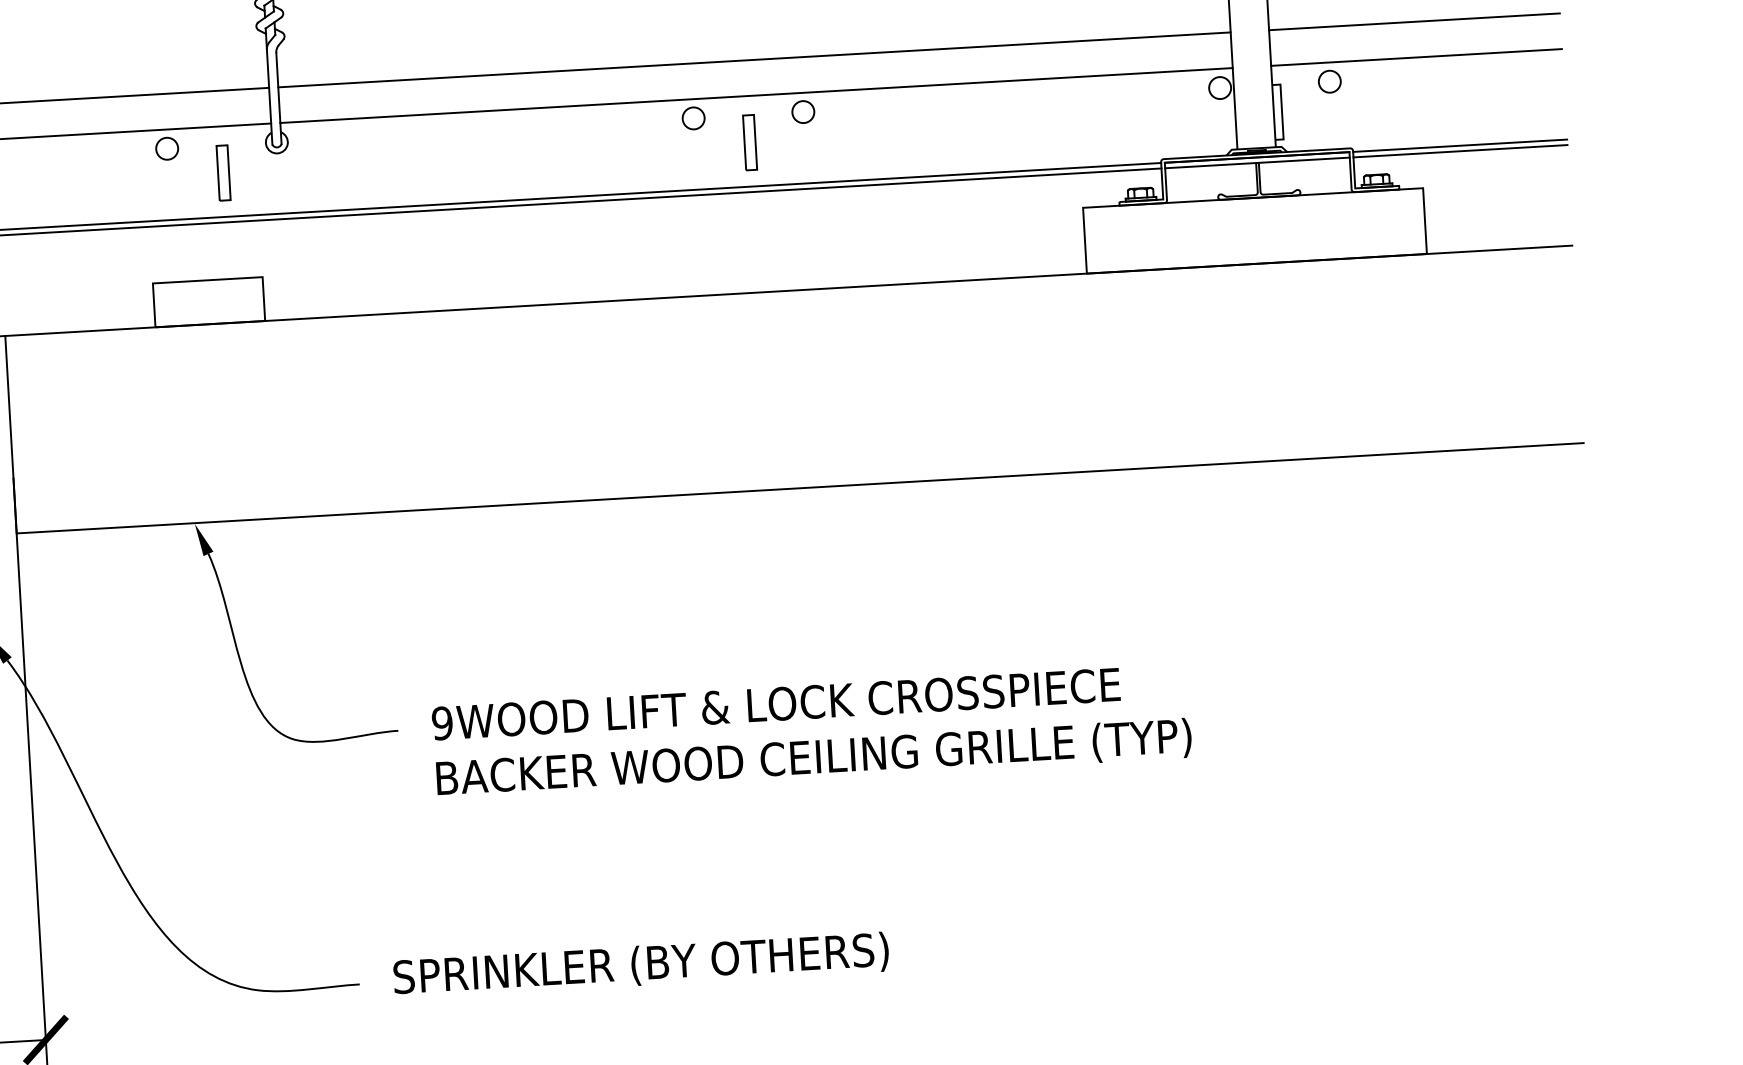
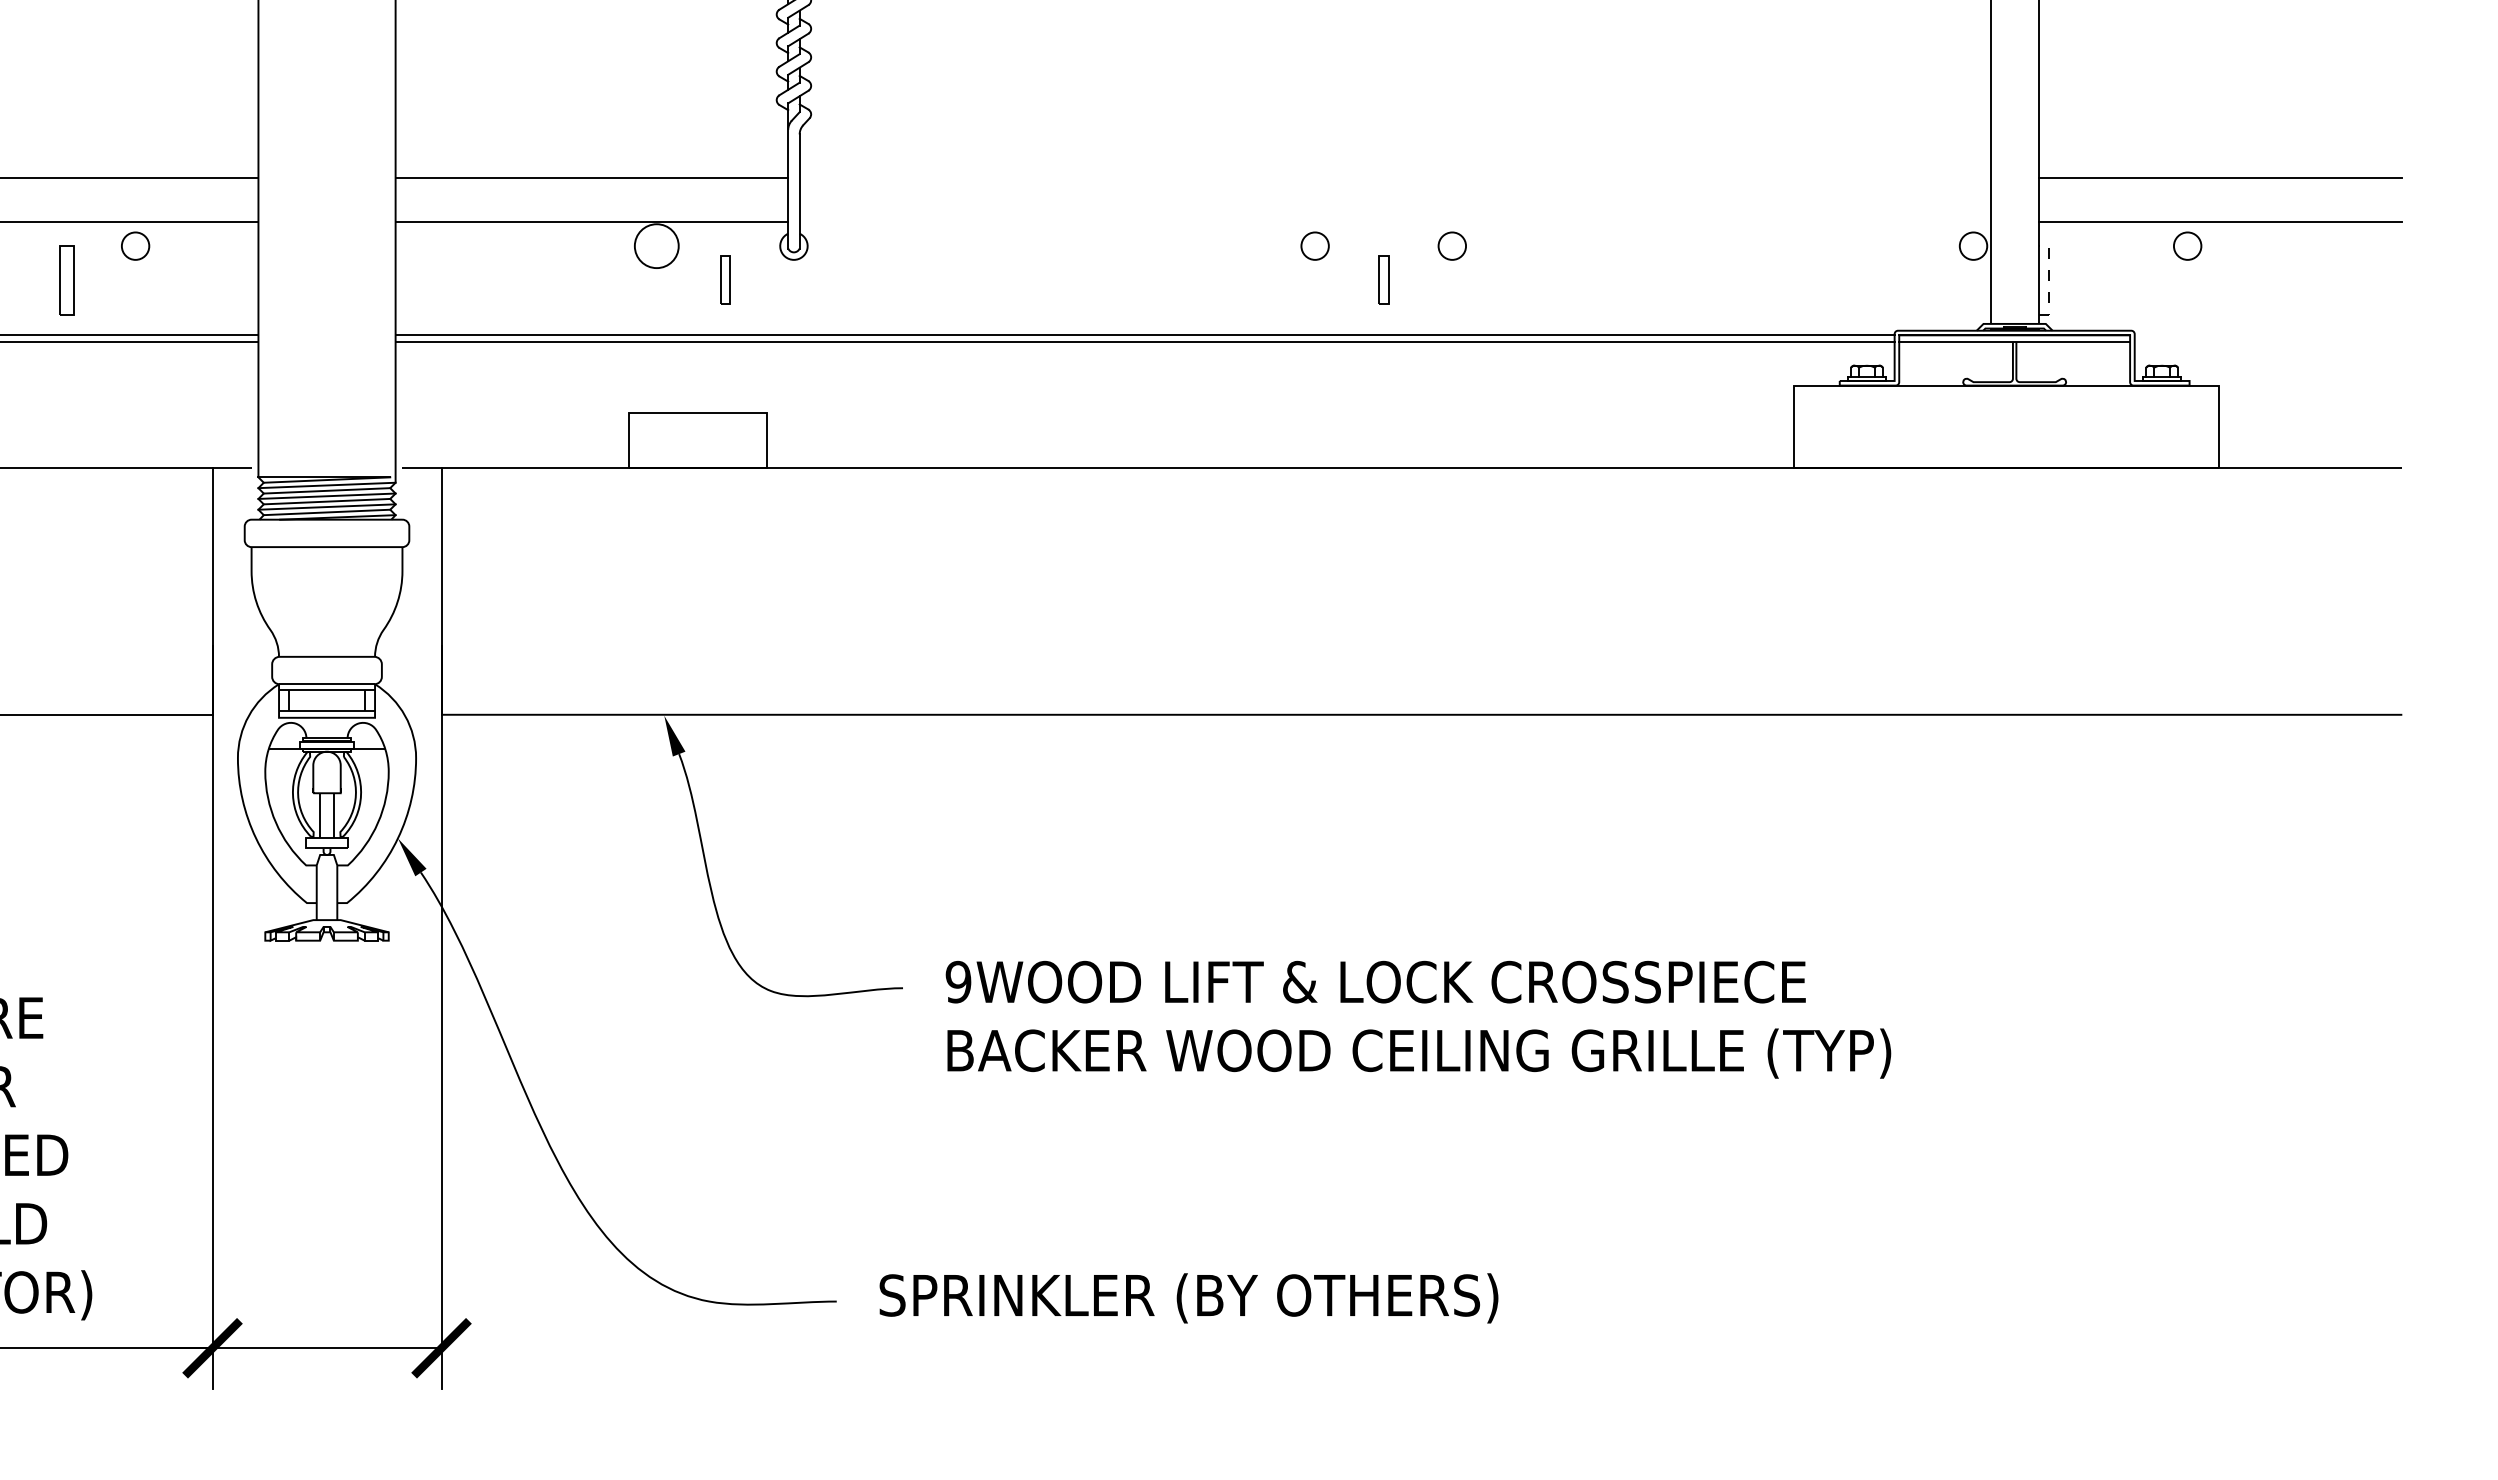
line: (753, 59) -> (1394, 177), removed
circle: (1329, 81) -> (2187, 245), moved
line: (756, 95) -> (1394, 222), removed
line: (1281, 111) -> (2048, 279), solid -> dashed
part: (749, 142) -> (1383, 280), size x0.7
line: (1460, 145) -> (2268, 335), removed
circle: (166, 148) -> (656, 245), size x1.6
line: (1460, 151) -> (2268, 342), removed
part: (223, 173) -> (725, 280), size x0.7

